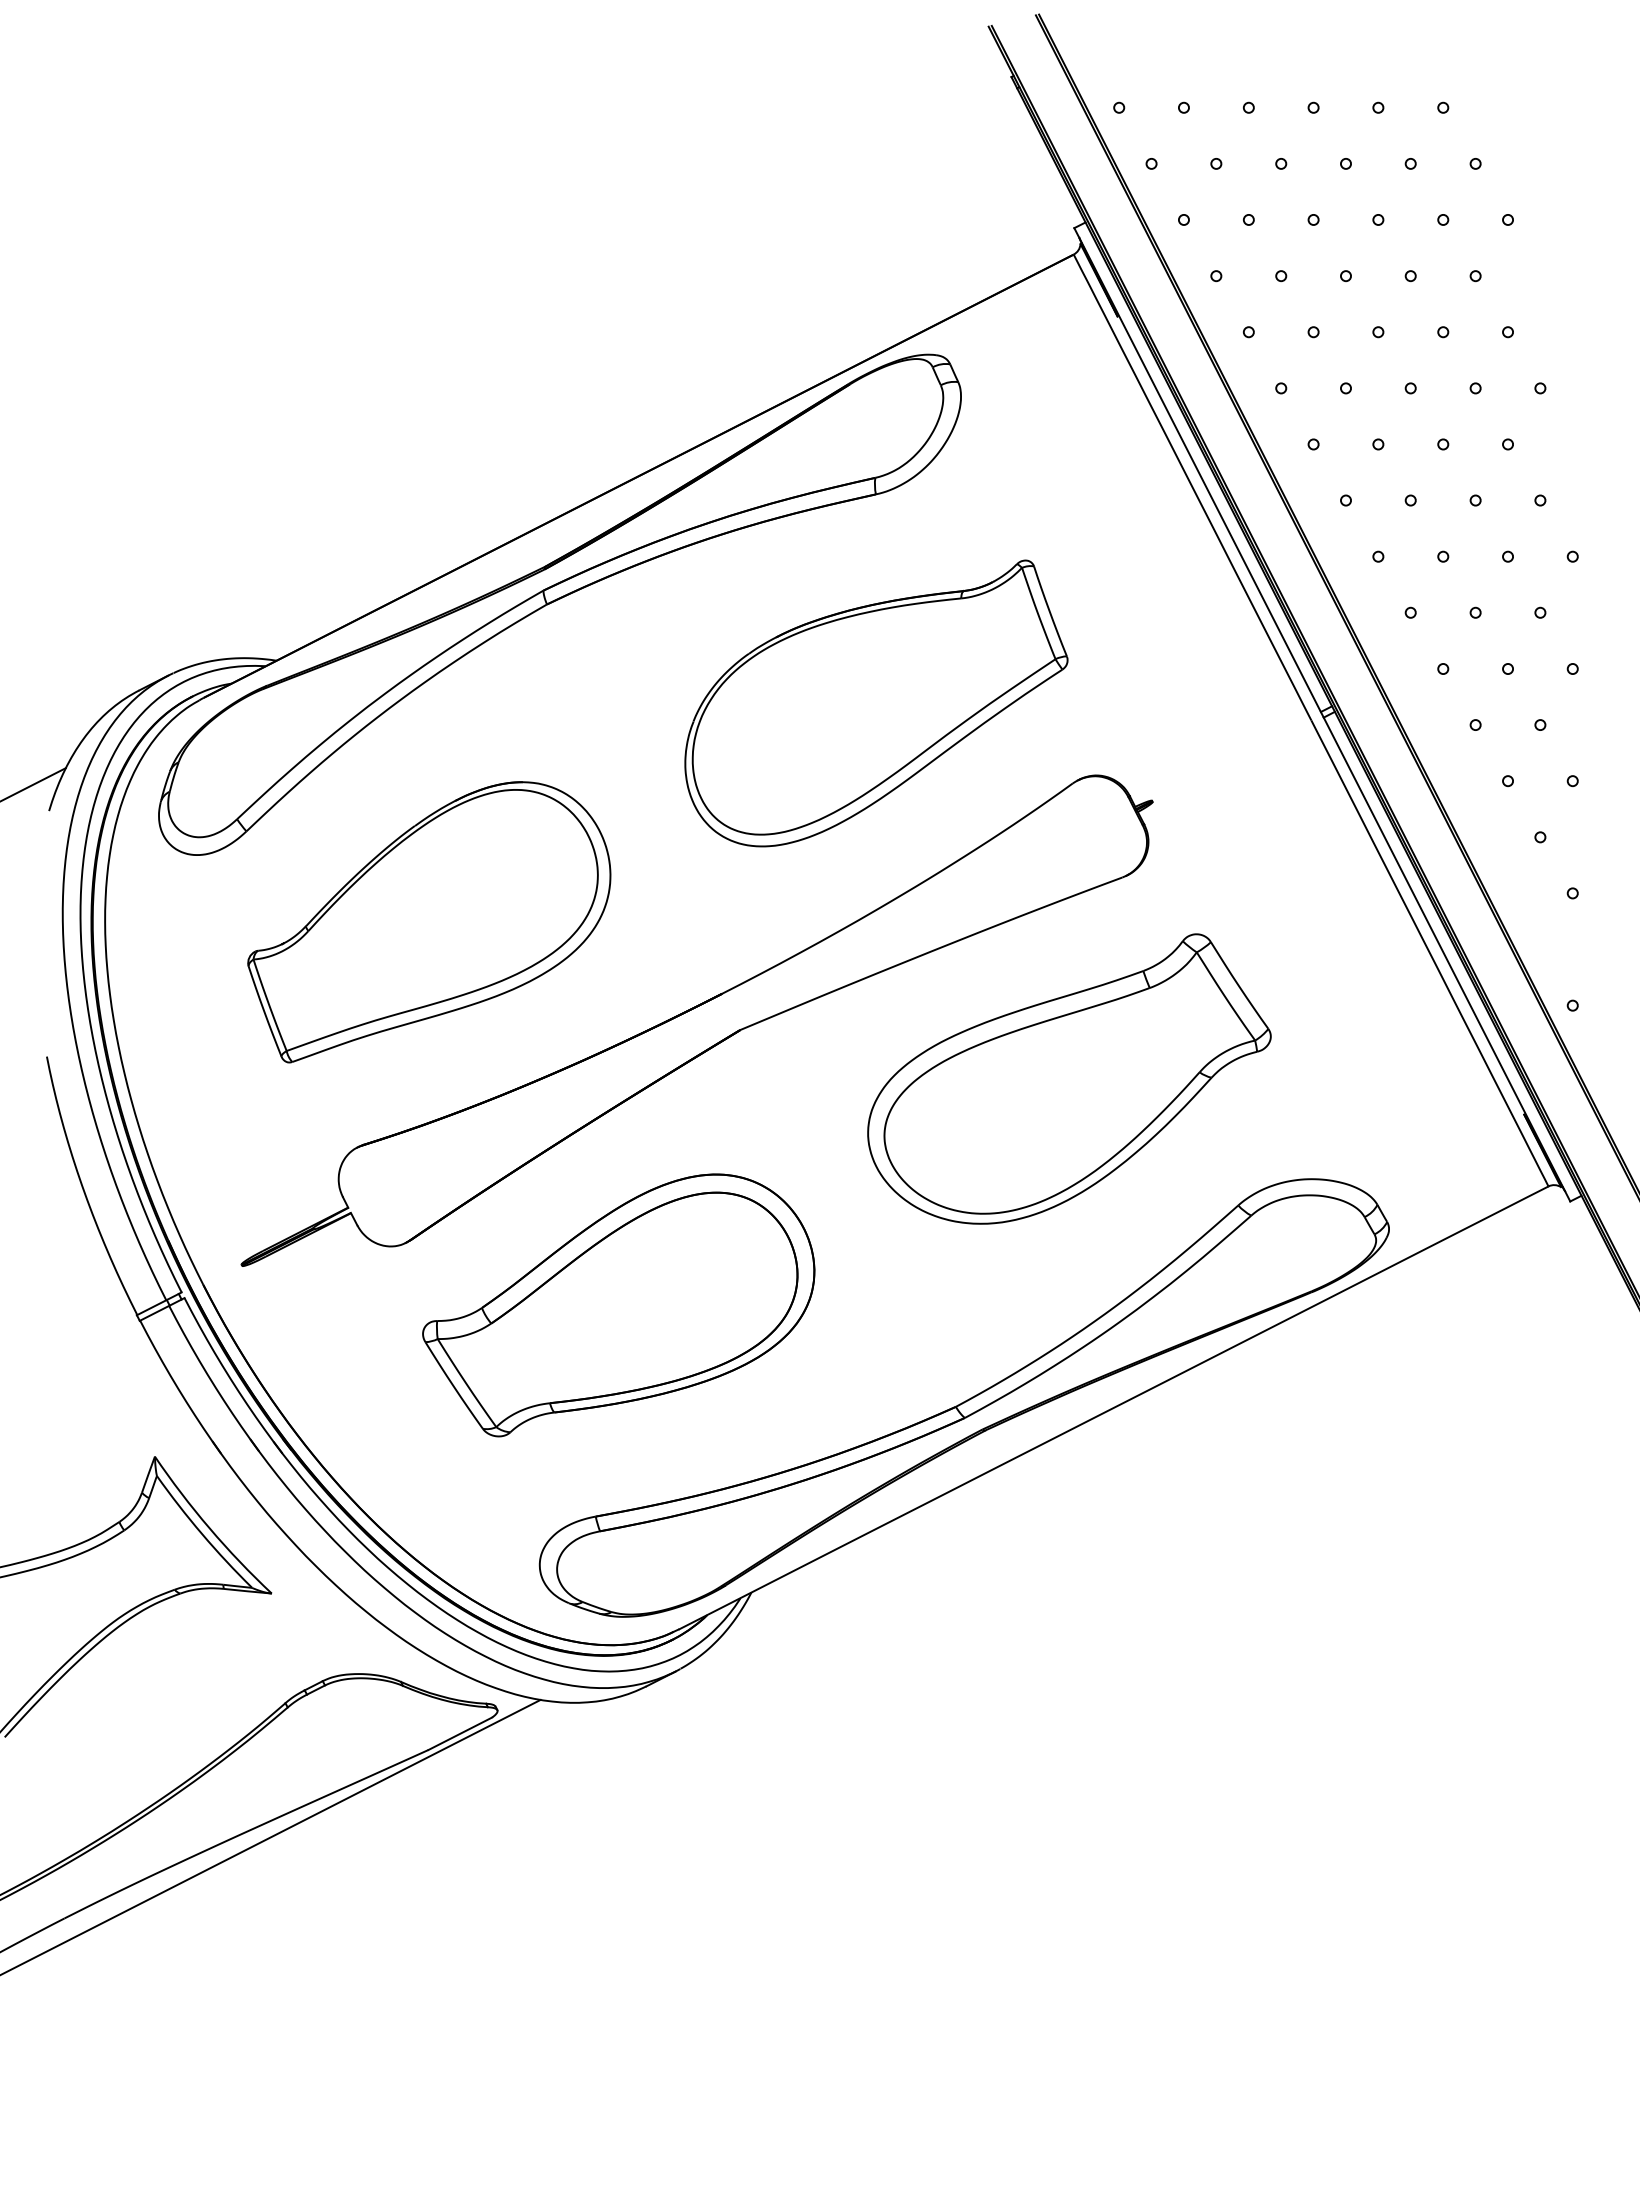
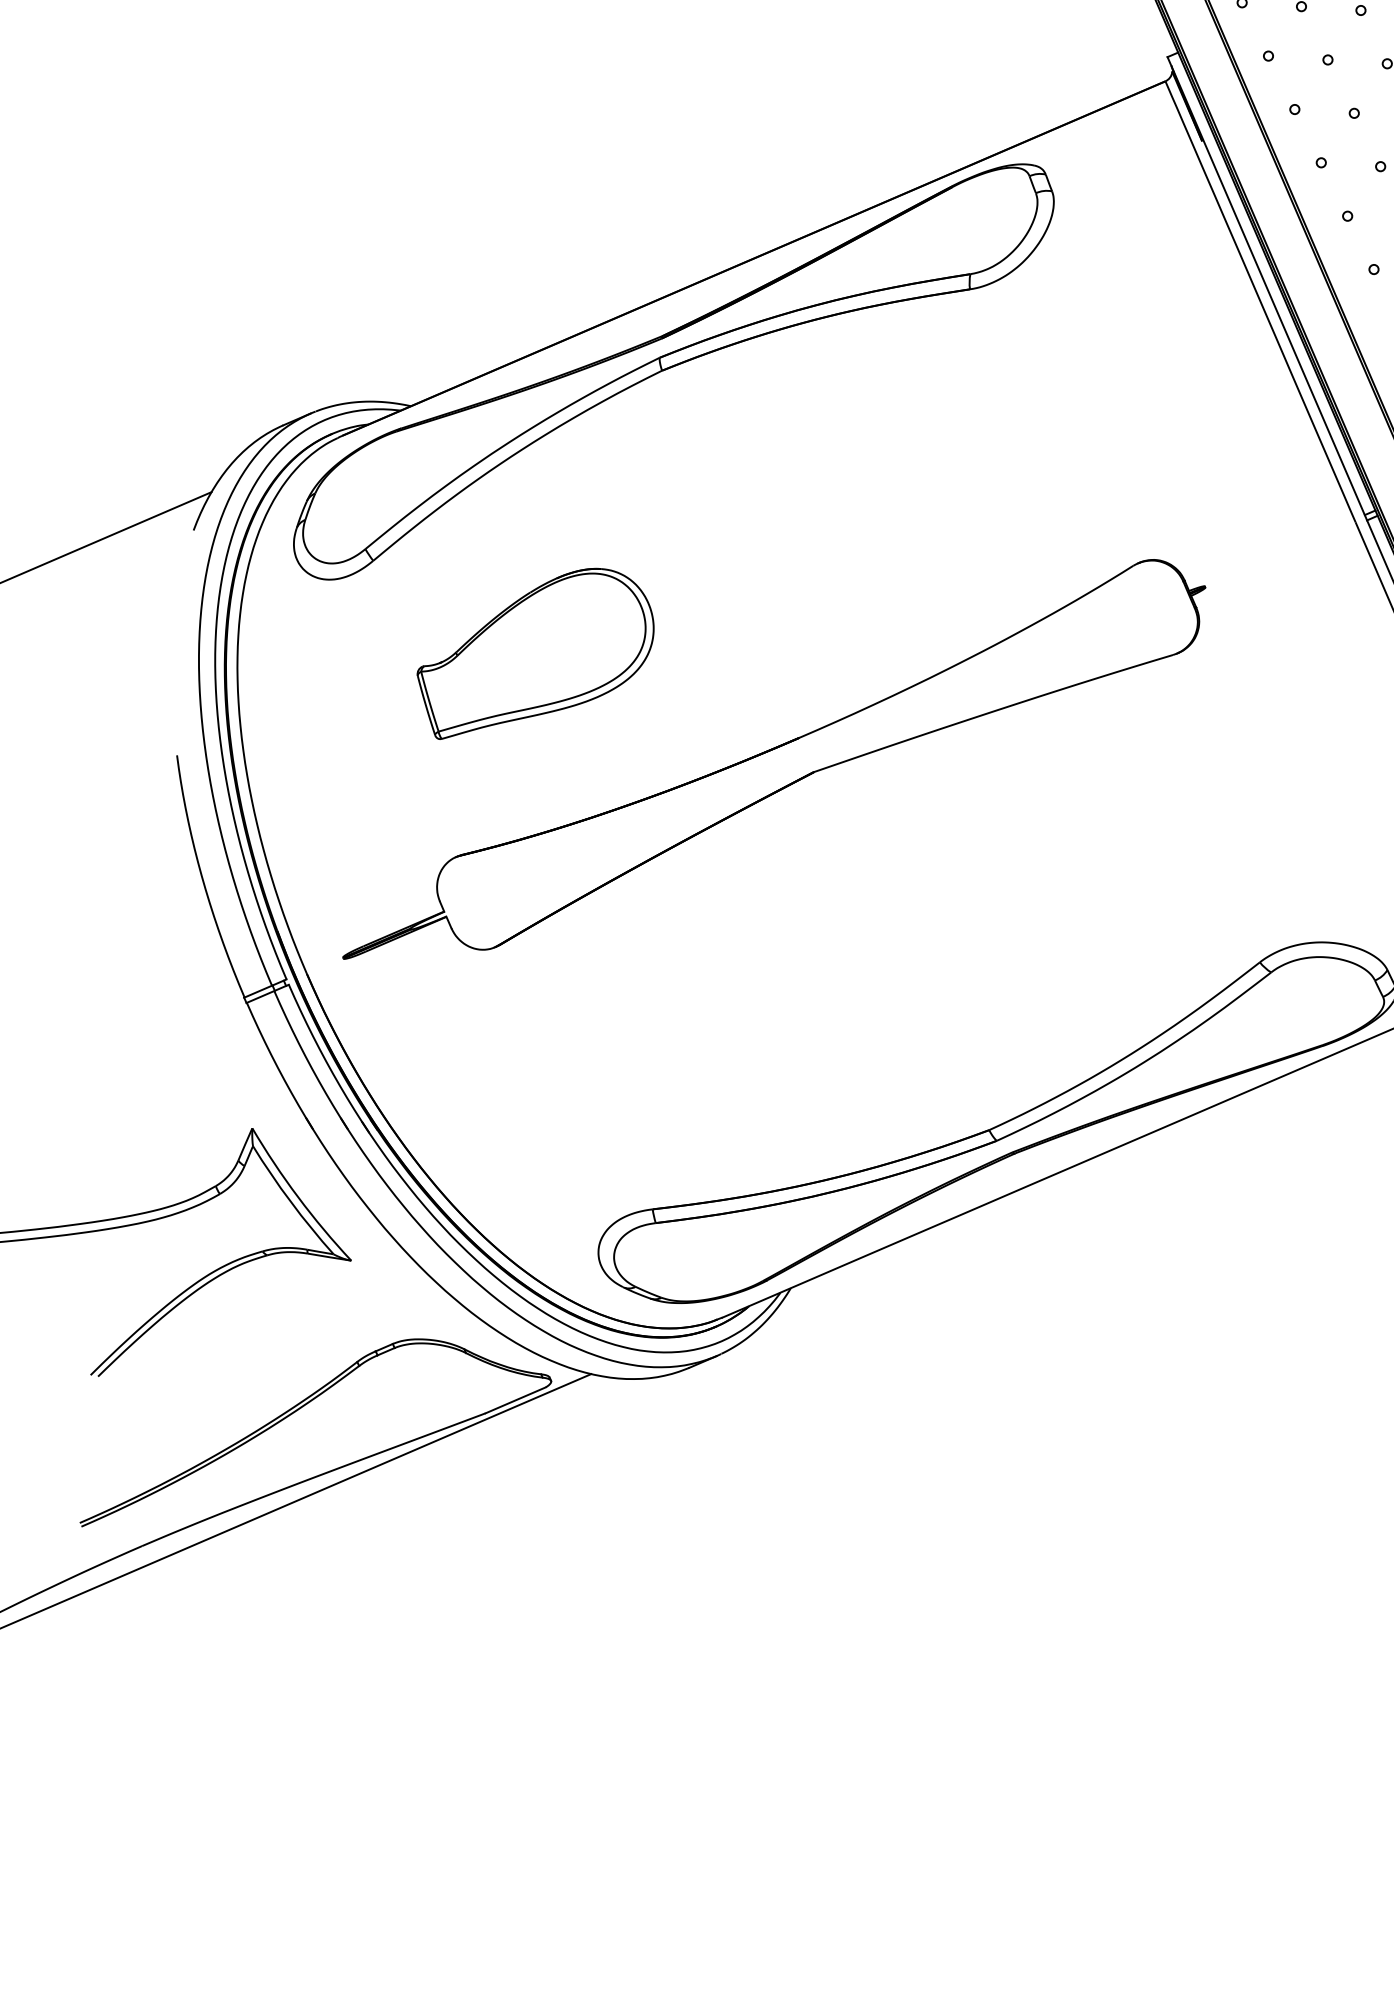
part: (876, 703) -> (958, 480), removed
part: (429, 922) -> (535, 655), size x0.7
part: (1069, 1078) -> (1112, 836), removed
part: (618, 1305) -> (686, 1017), removed

